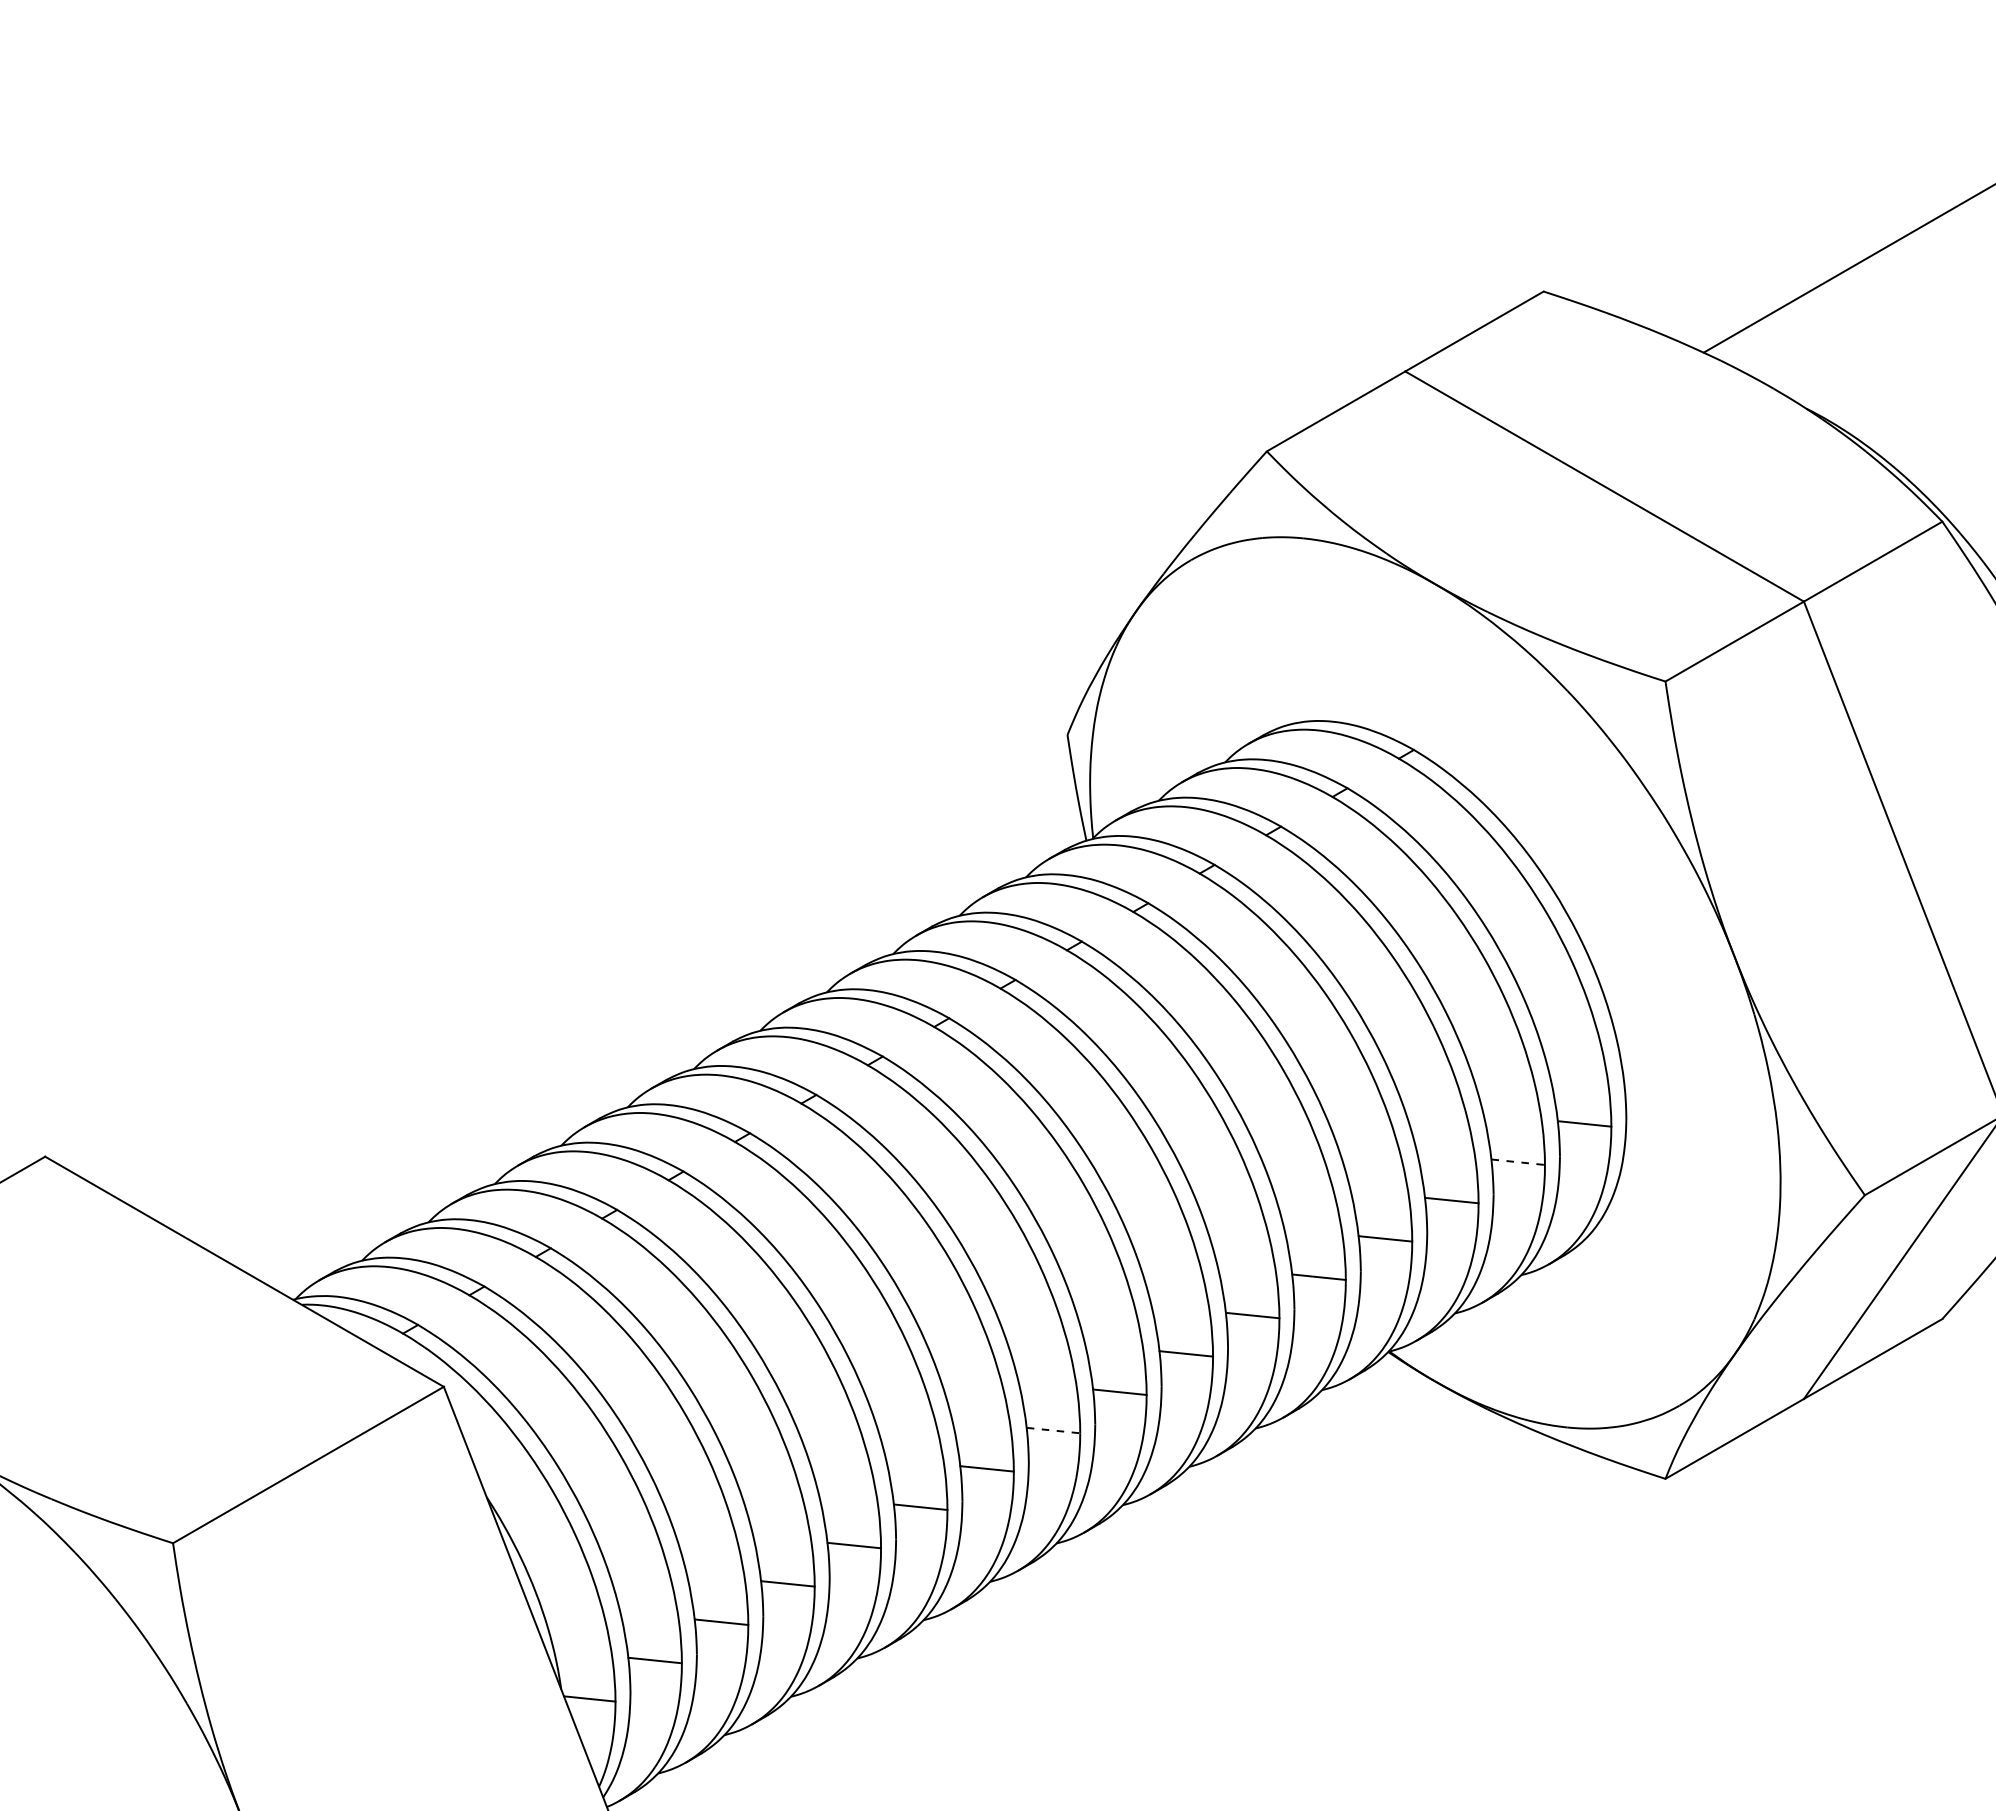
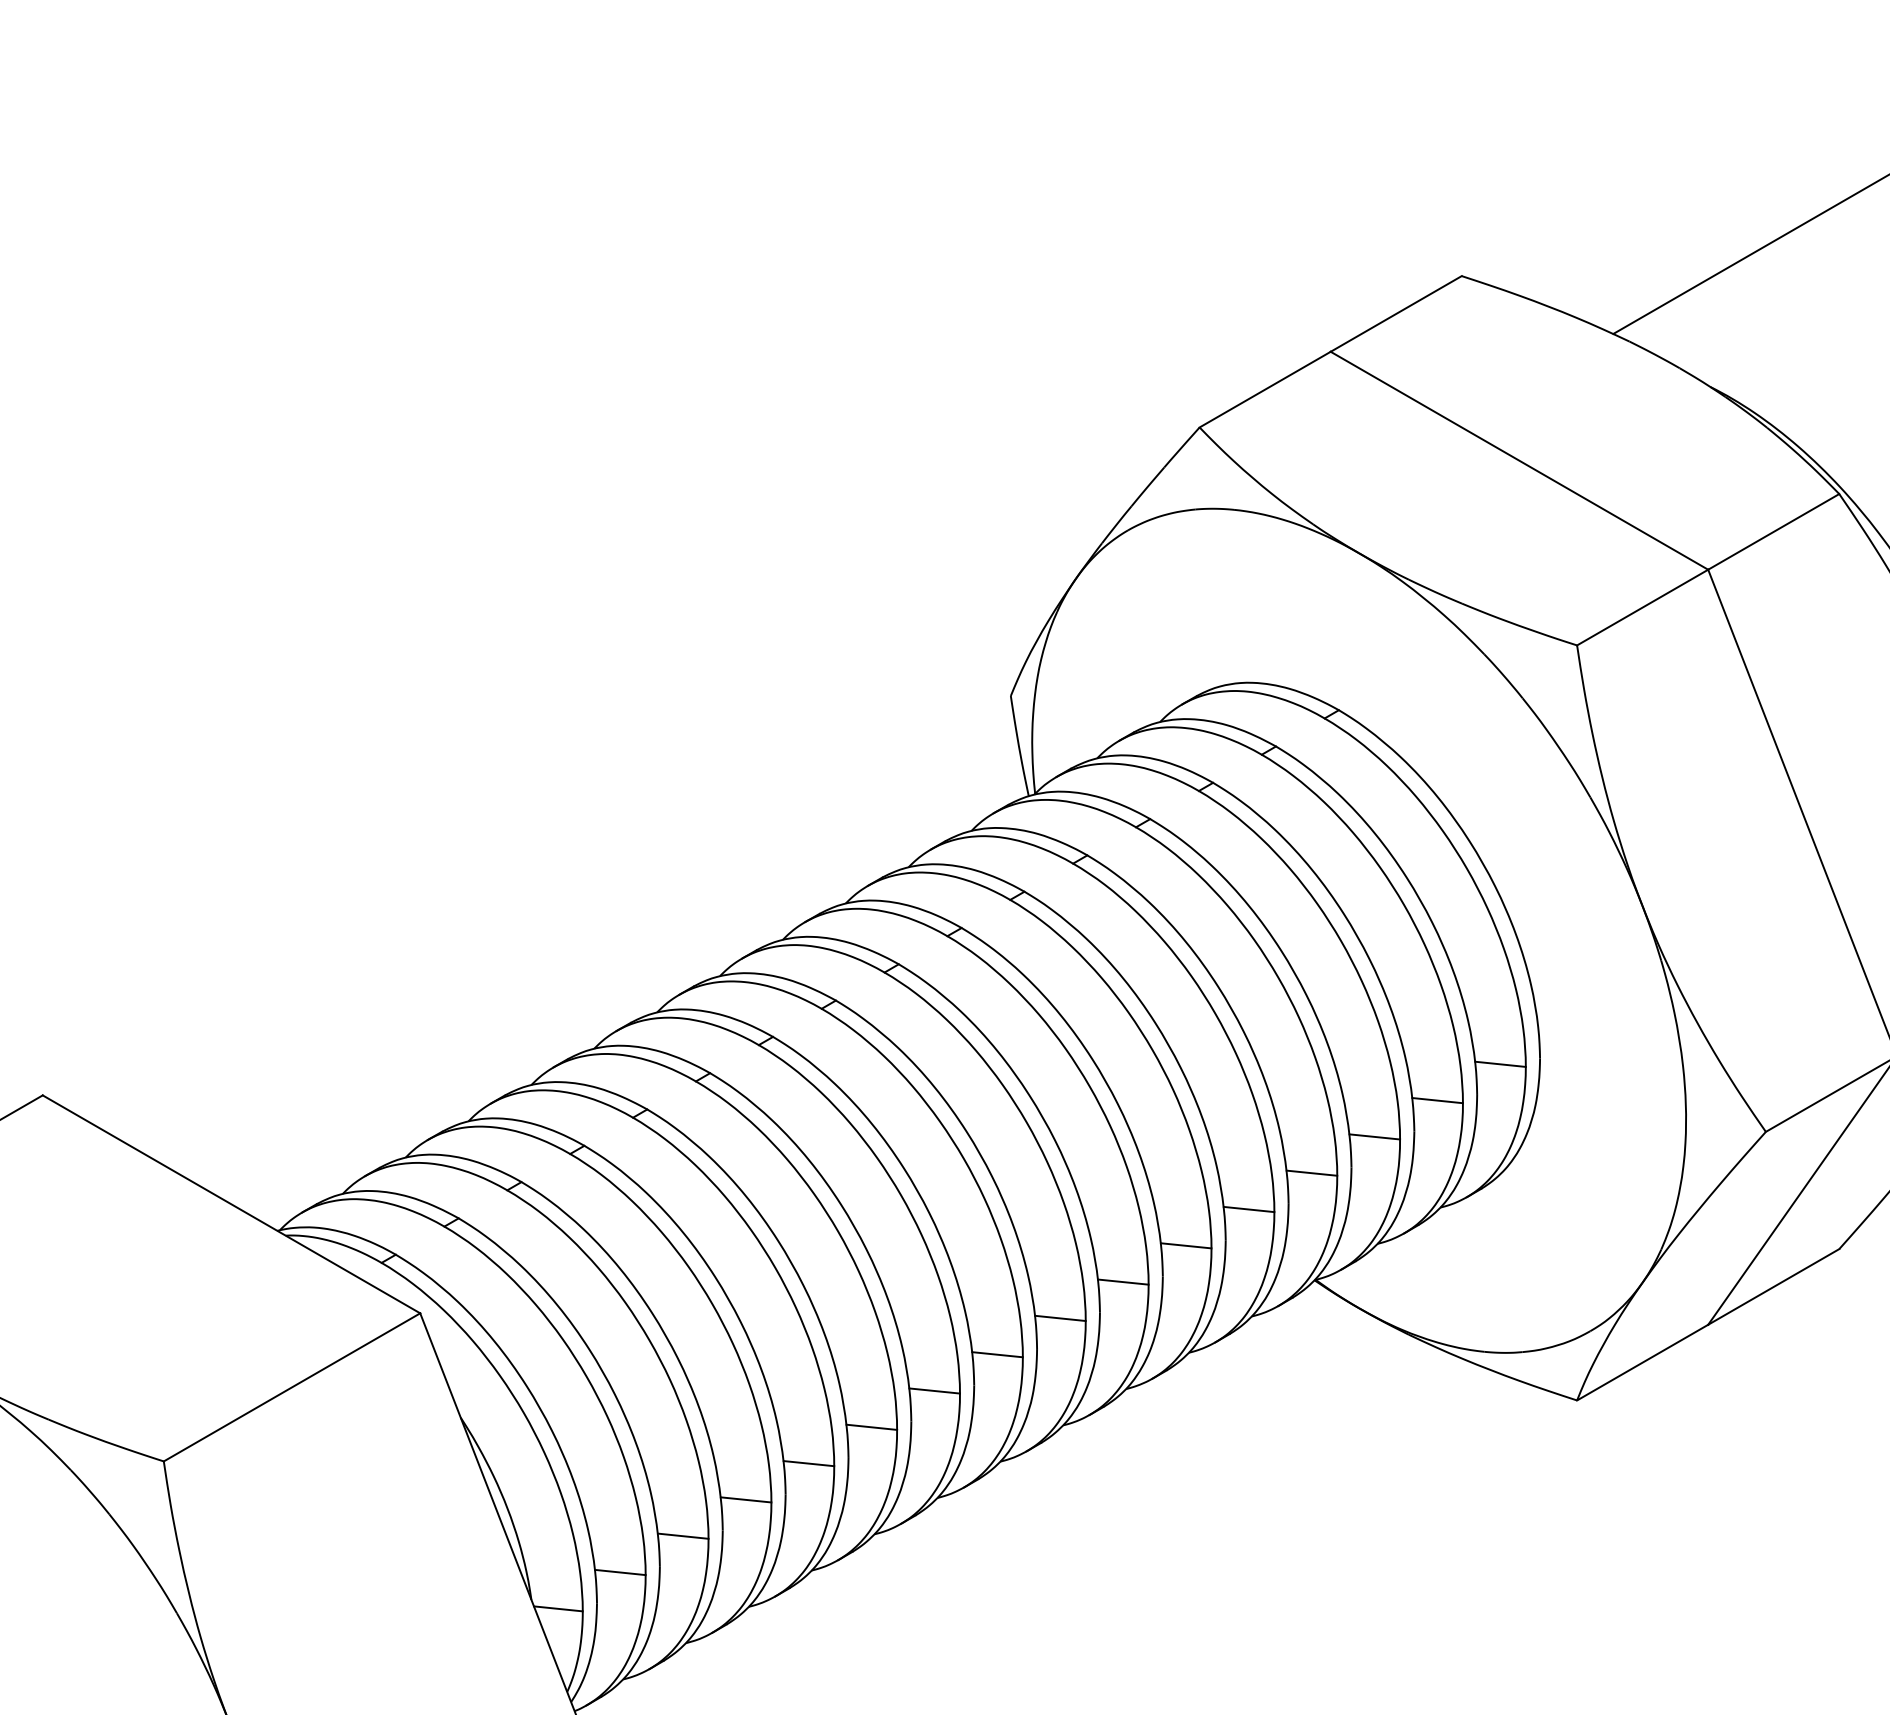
line: (1519, 1162) -> (1438, 1100), dashed -> solid
line: (1054, 1430) -> (998, 1354), dashed -> solid

